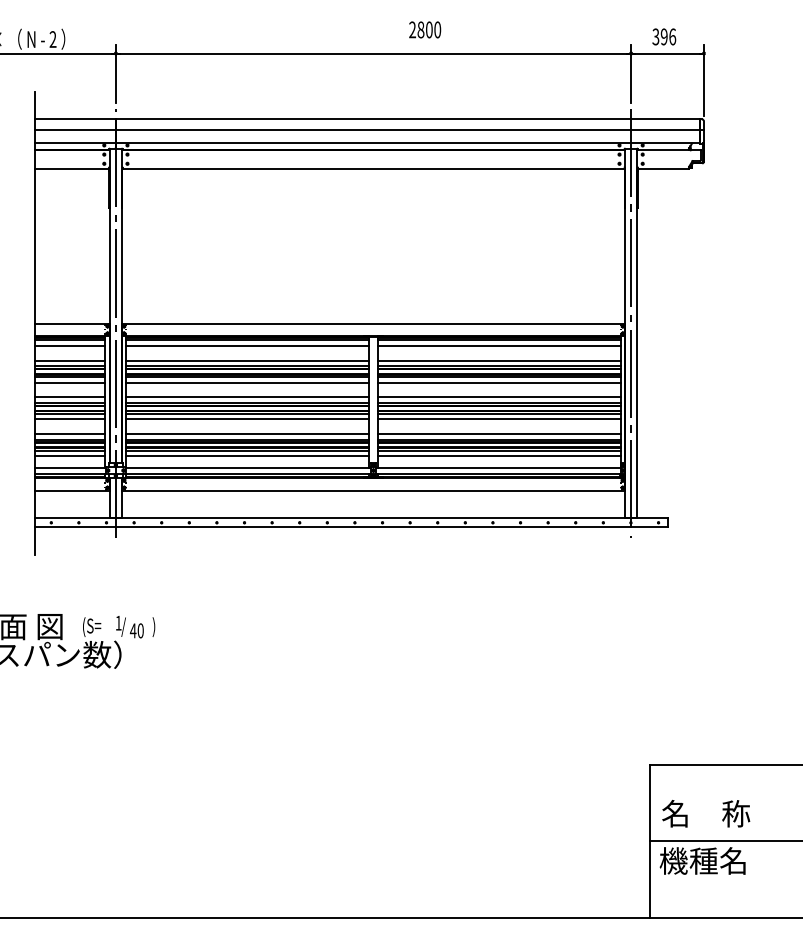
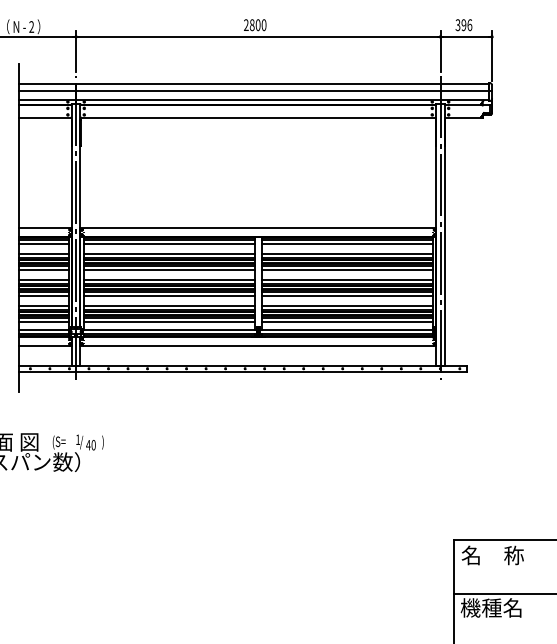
text: (425, 29) -> (255, 24), moved
text: (706, 813) -> (493, 555), moved

